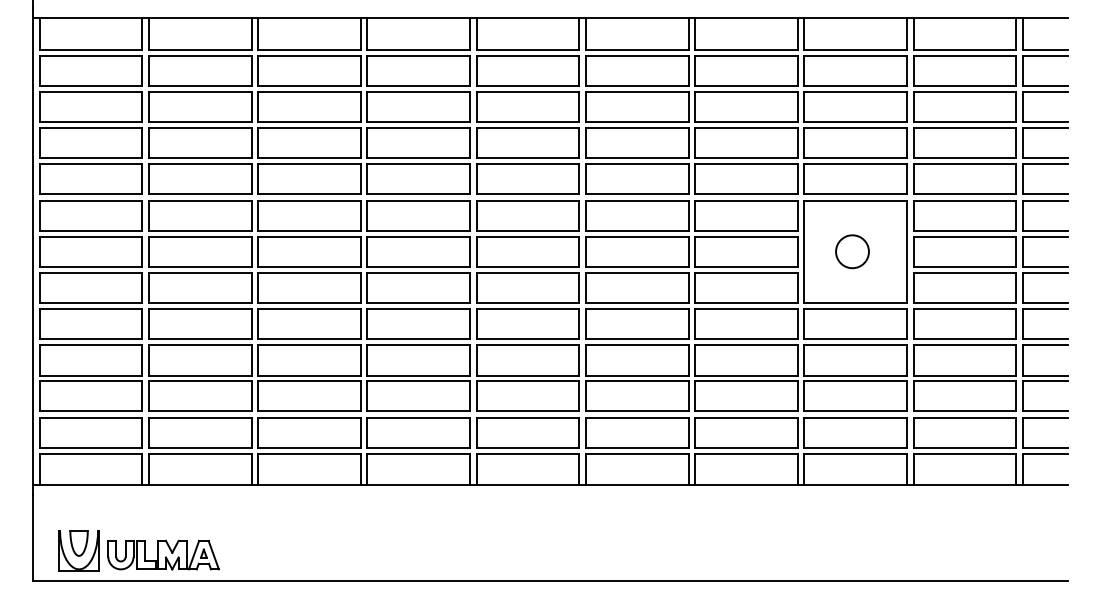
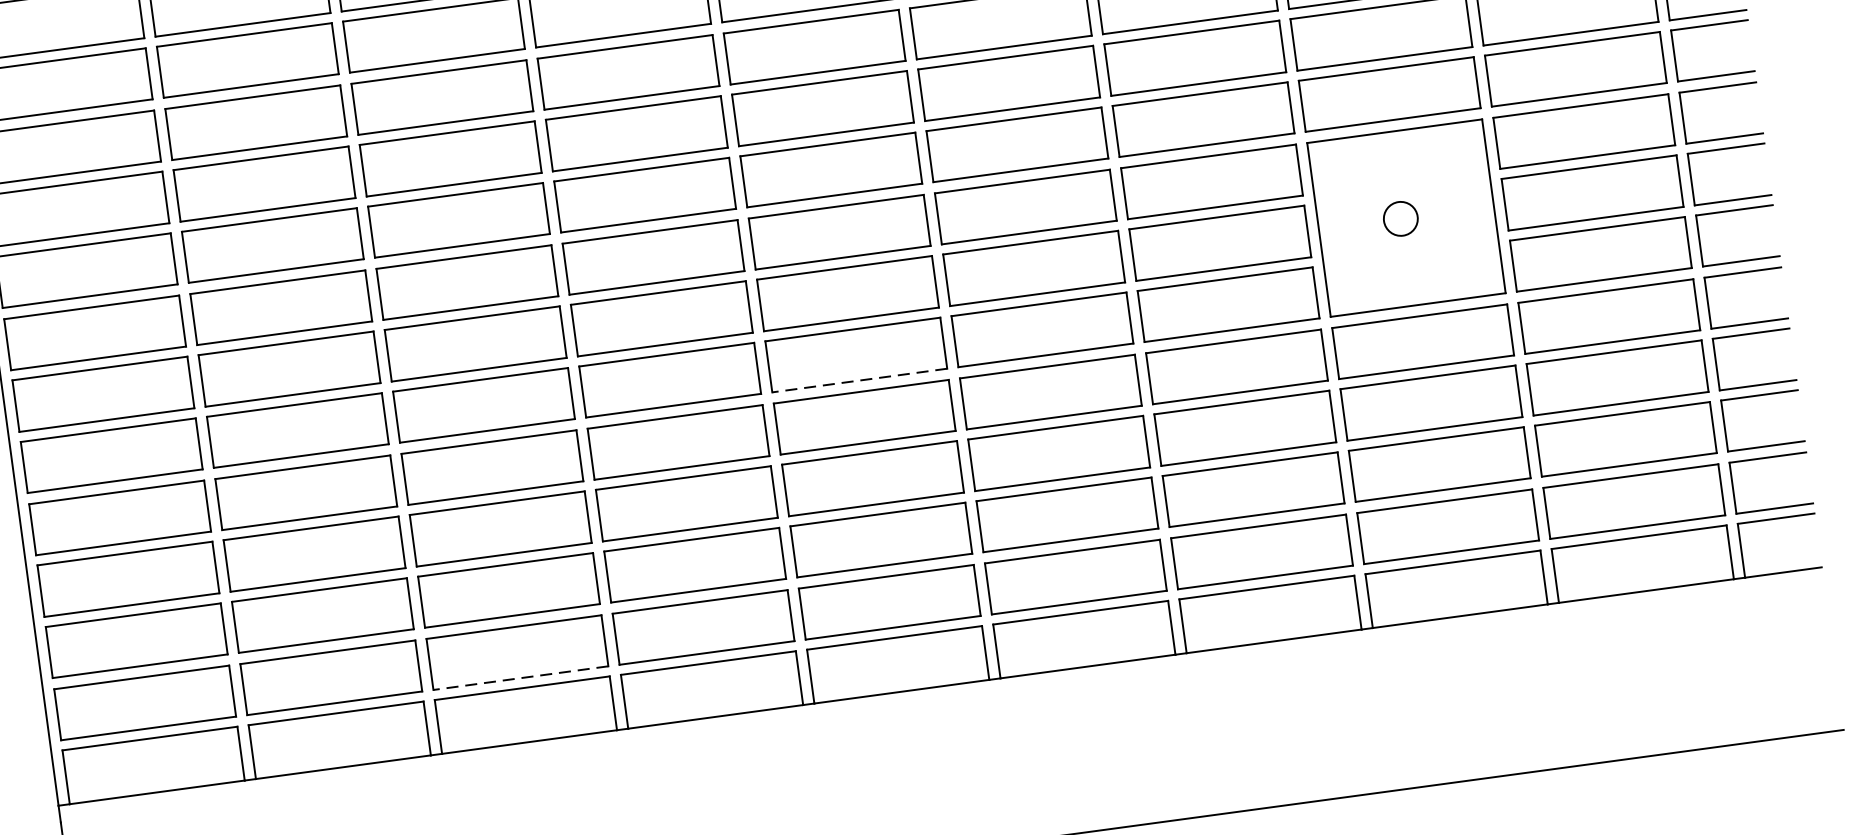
circle: (852, 251) -> (1400, 218), size x0.6
line: (527, 302) -> (858, 380), solid -> dashed
line: (308, 447) -> (519, 677), solid -> dashed

